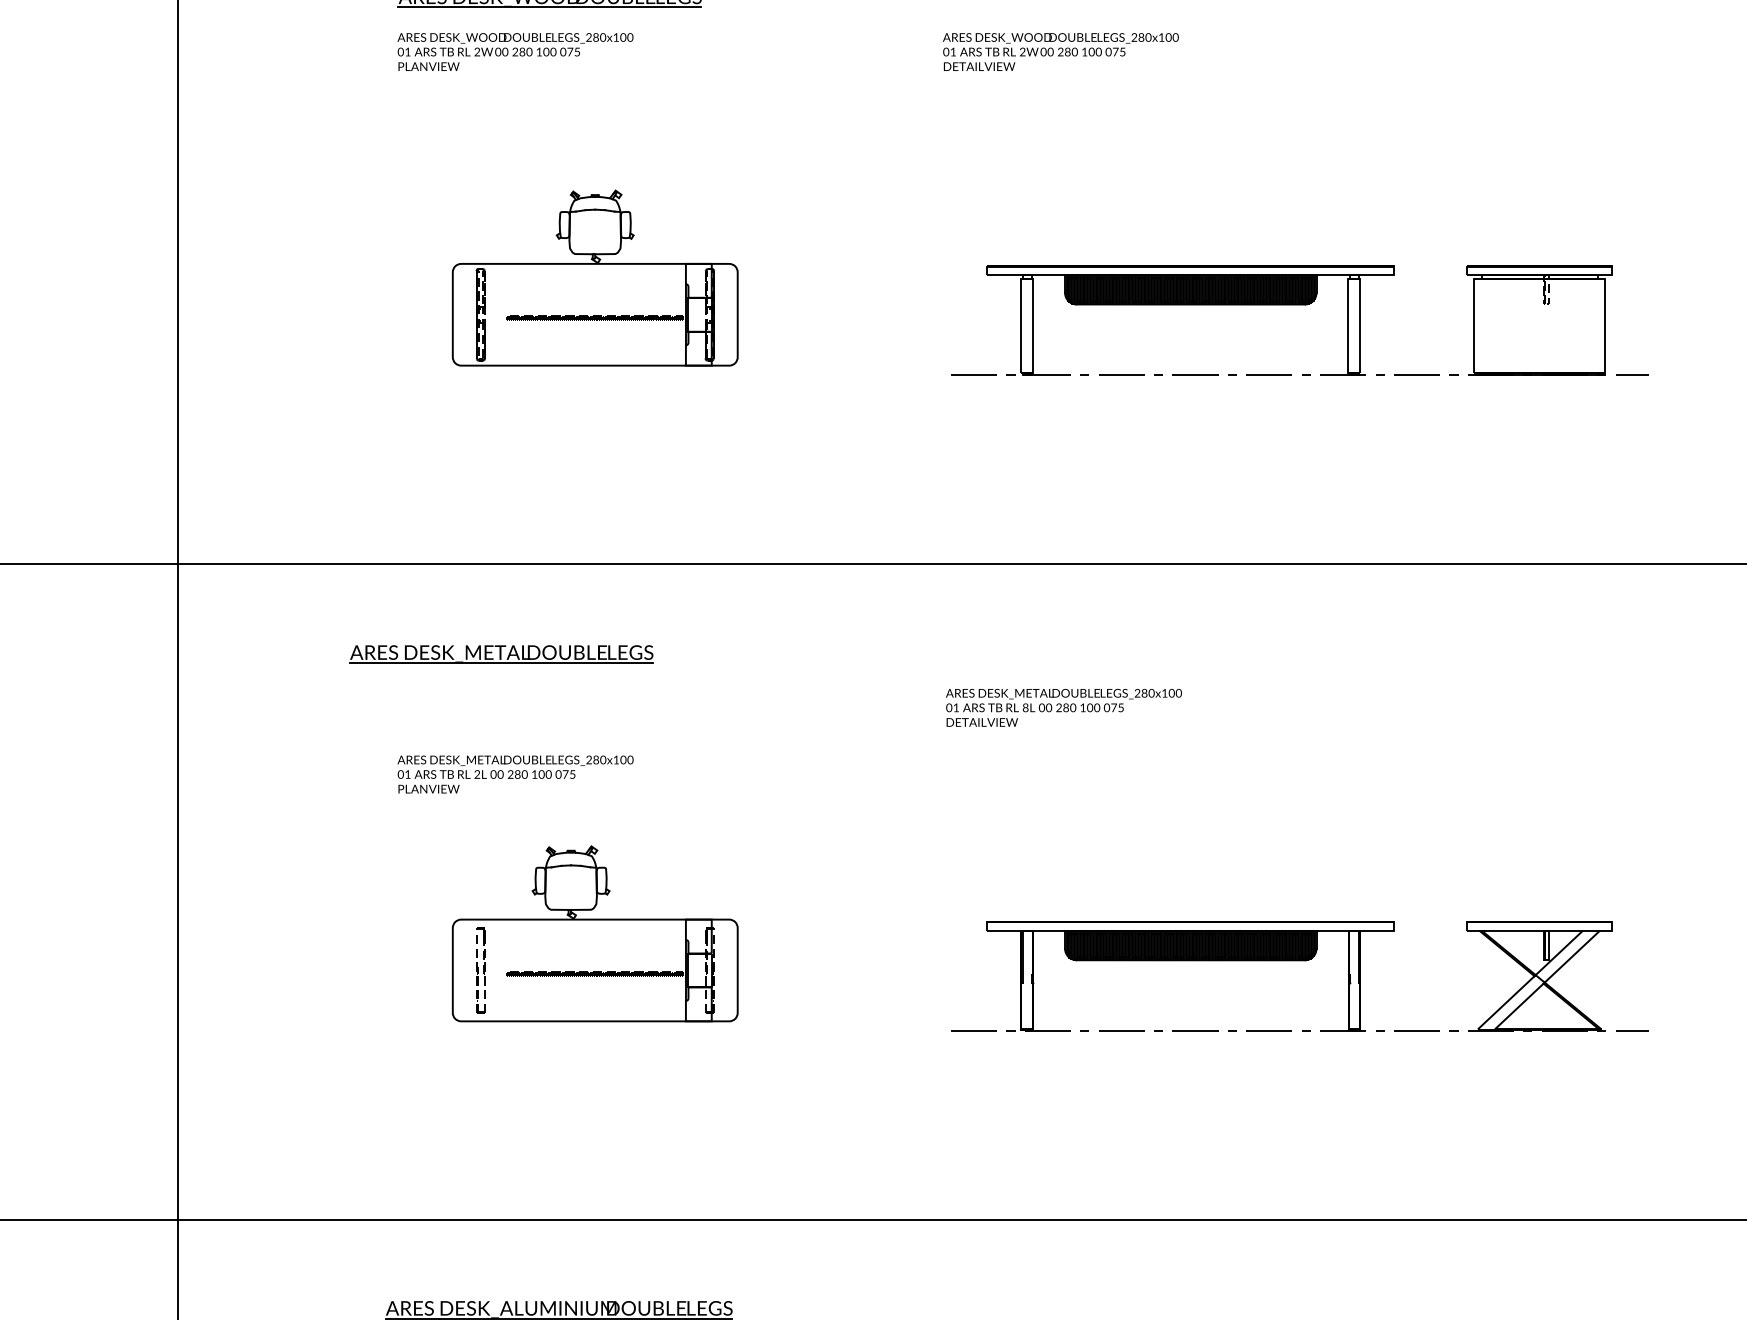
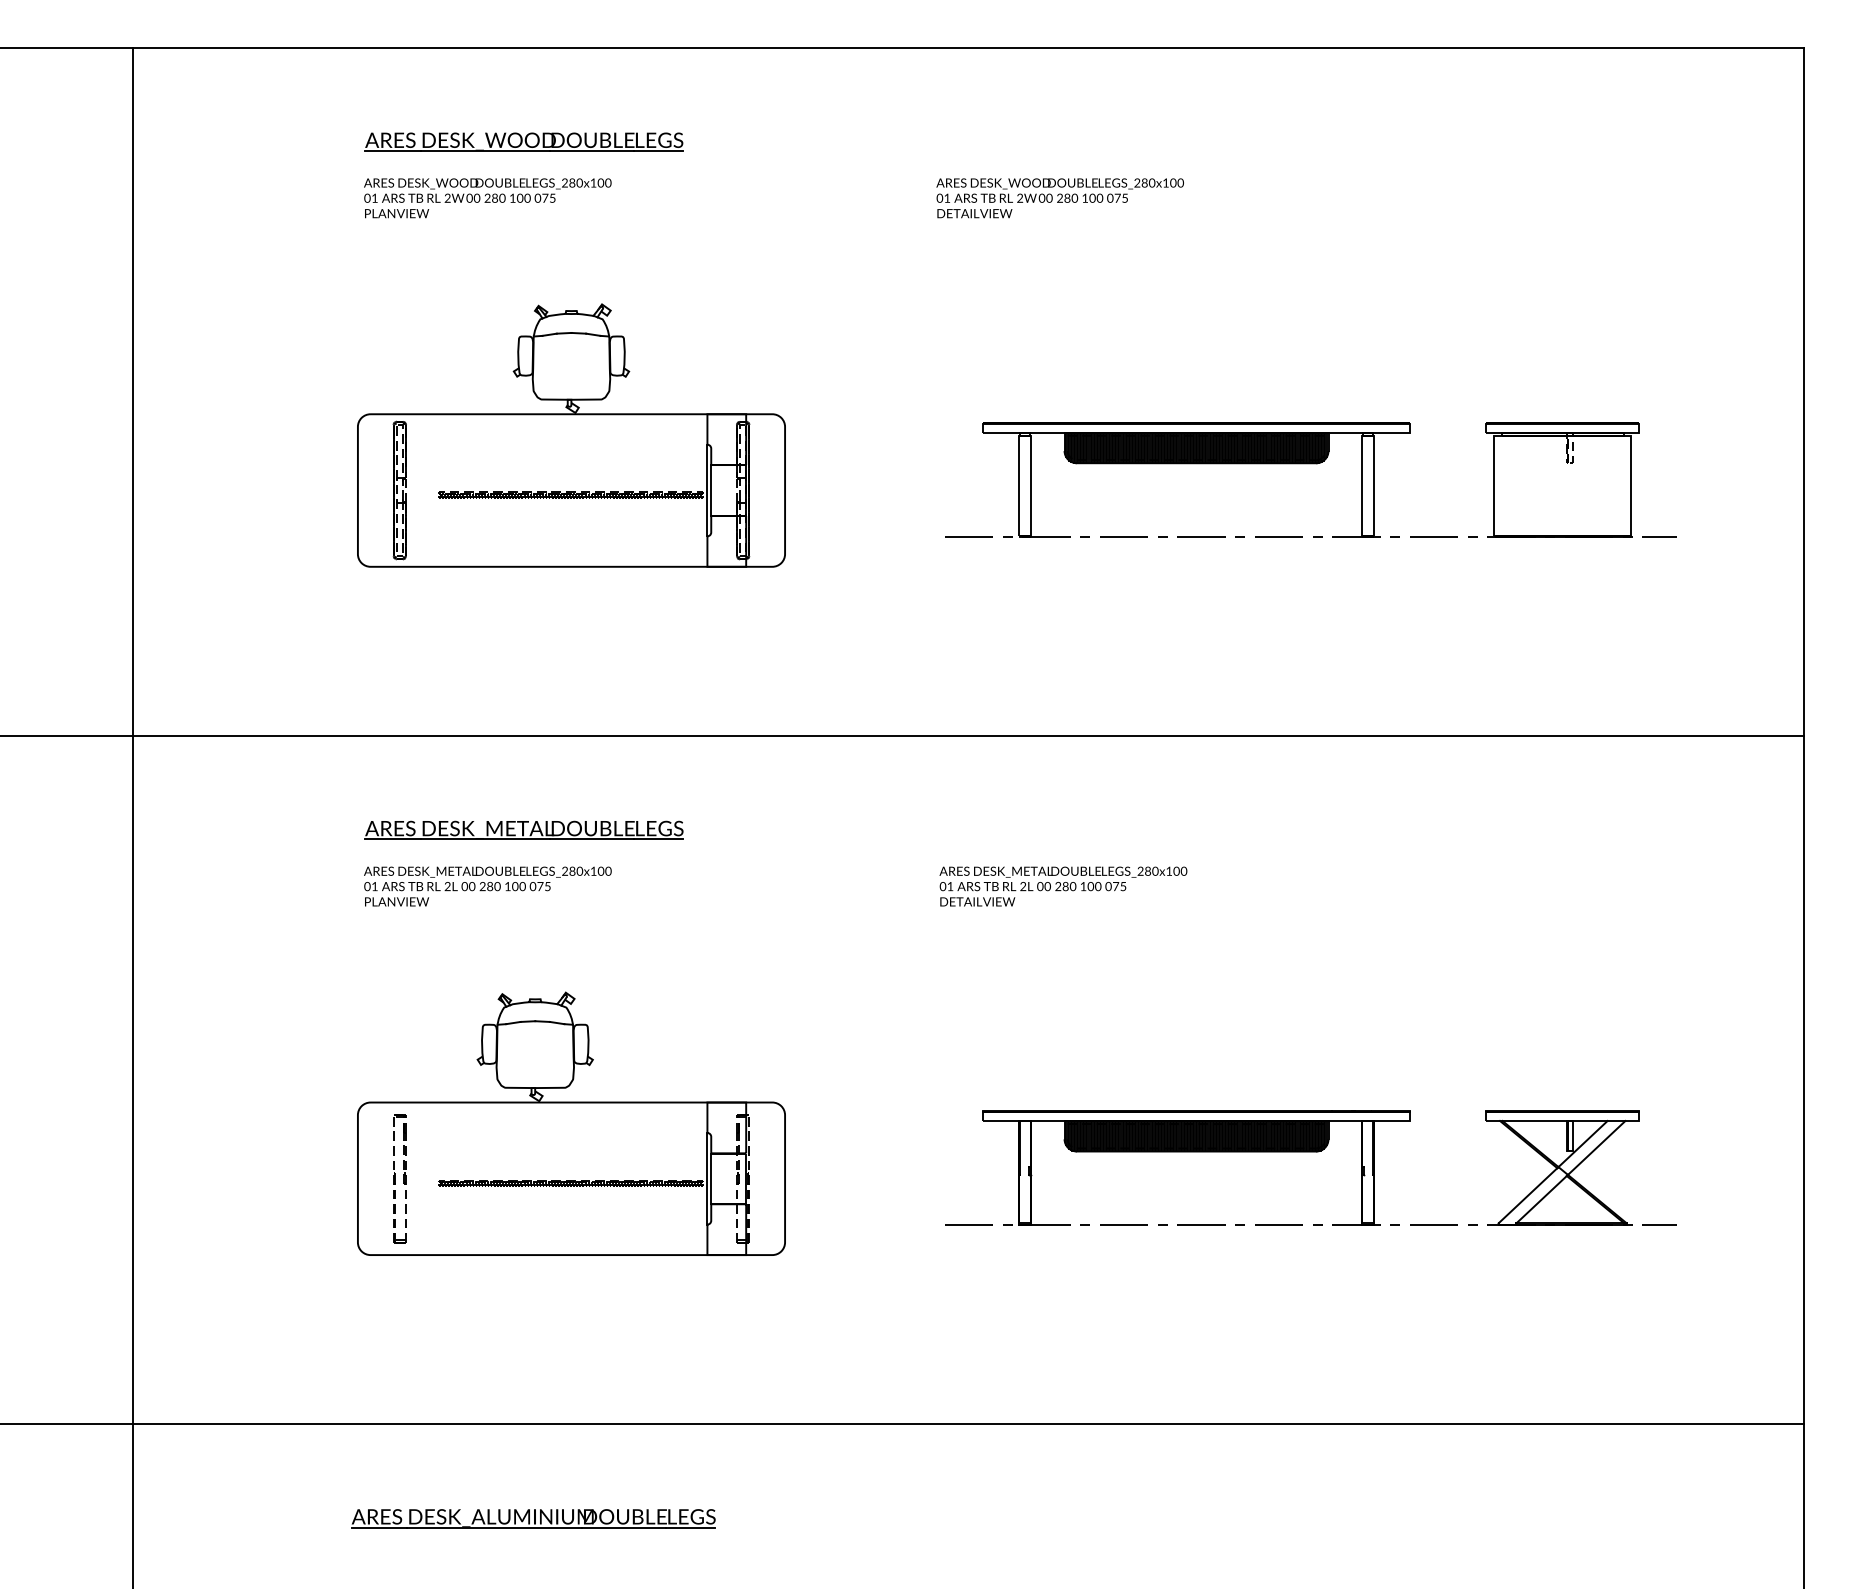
part: (595, 278) -> (571, 435), size x1.43
part: (500, 653) -> (523, 829), moved
text: (1025, 708) -> (1023, 887), 8L -> 2L
text: (515, 774) -> (487, 886), moved
part: (595, 933) -> (571, 1123), size x1.43

